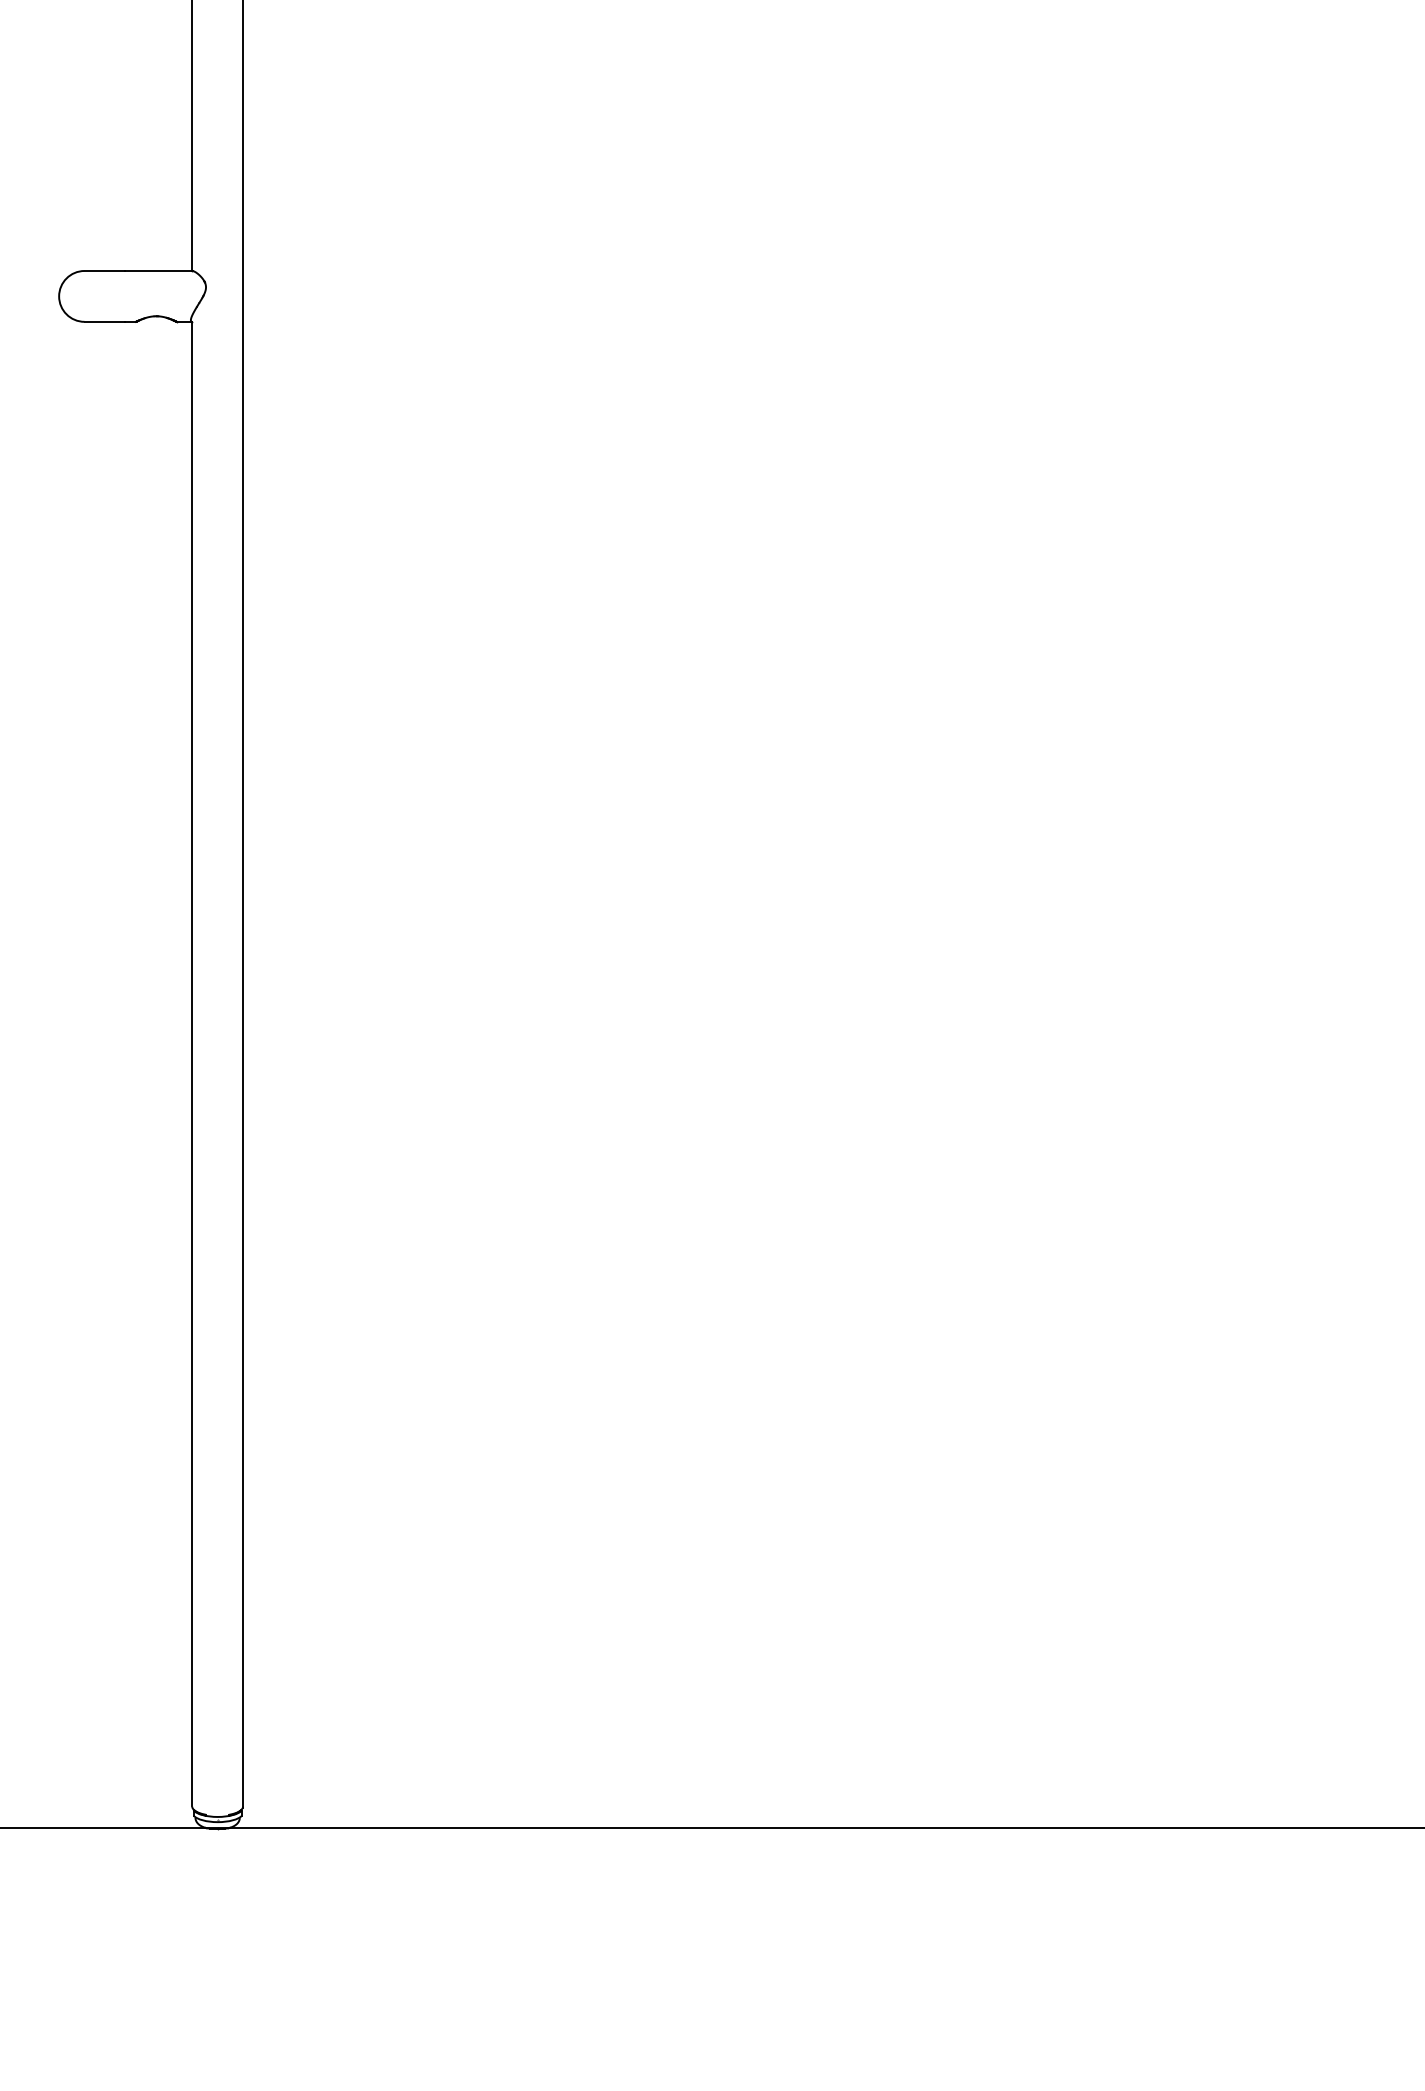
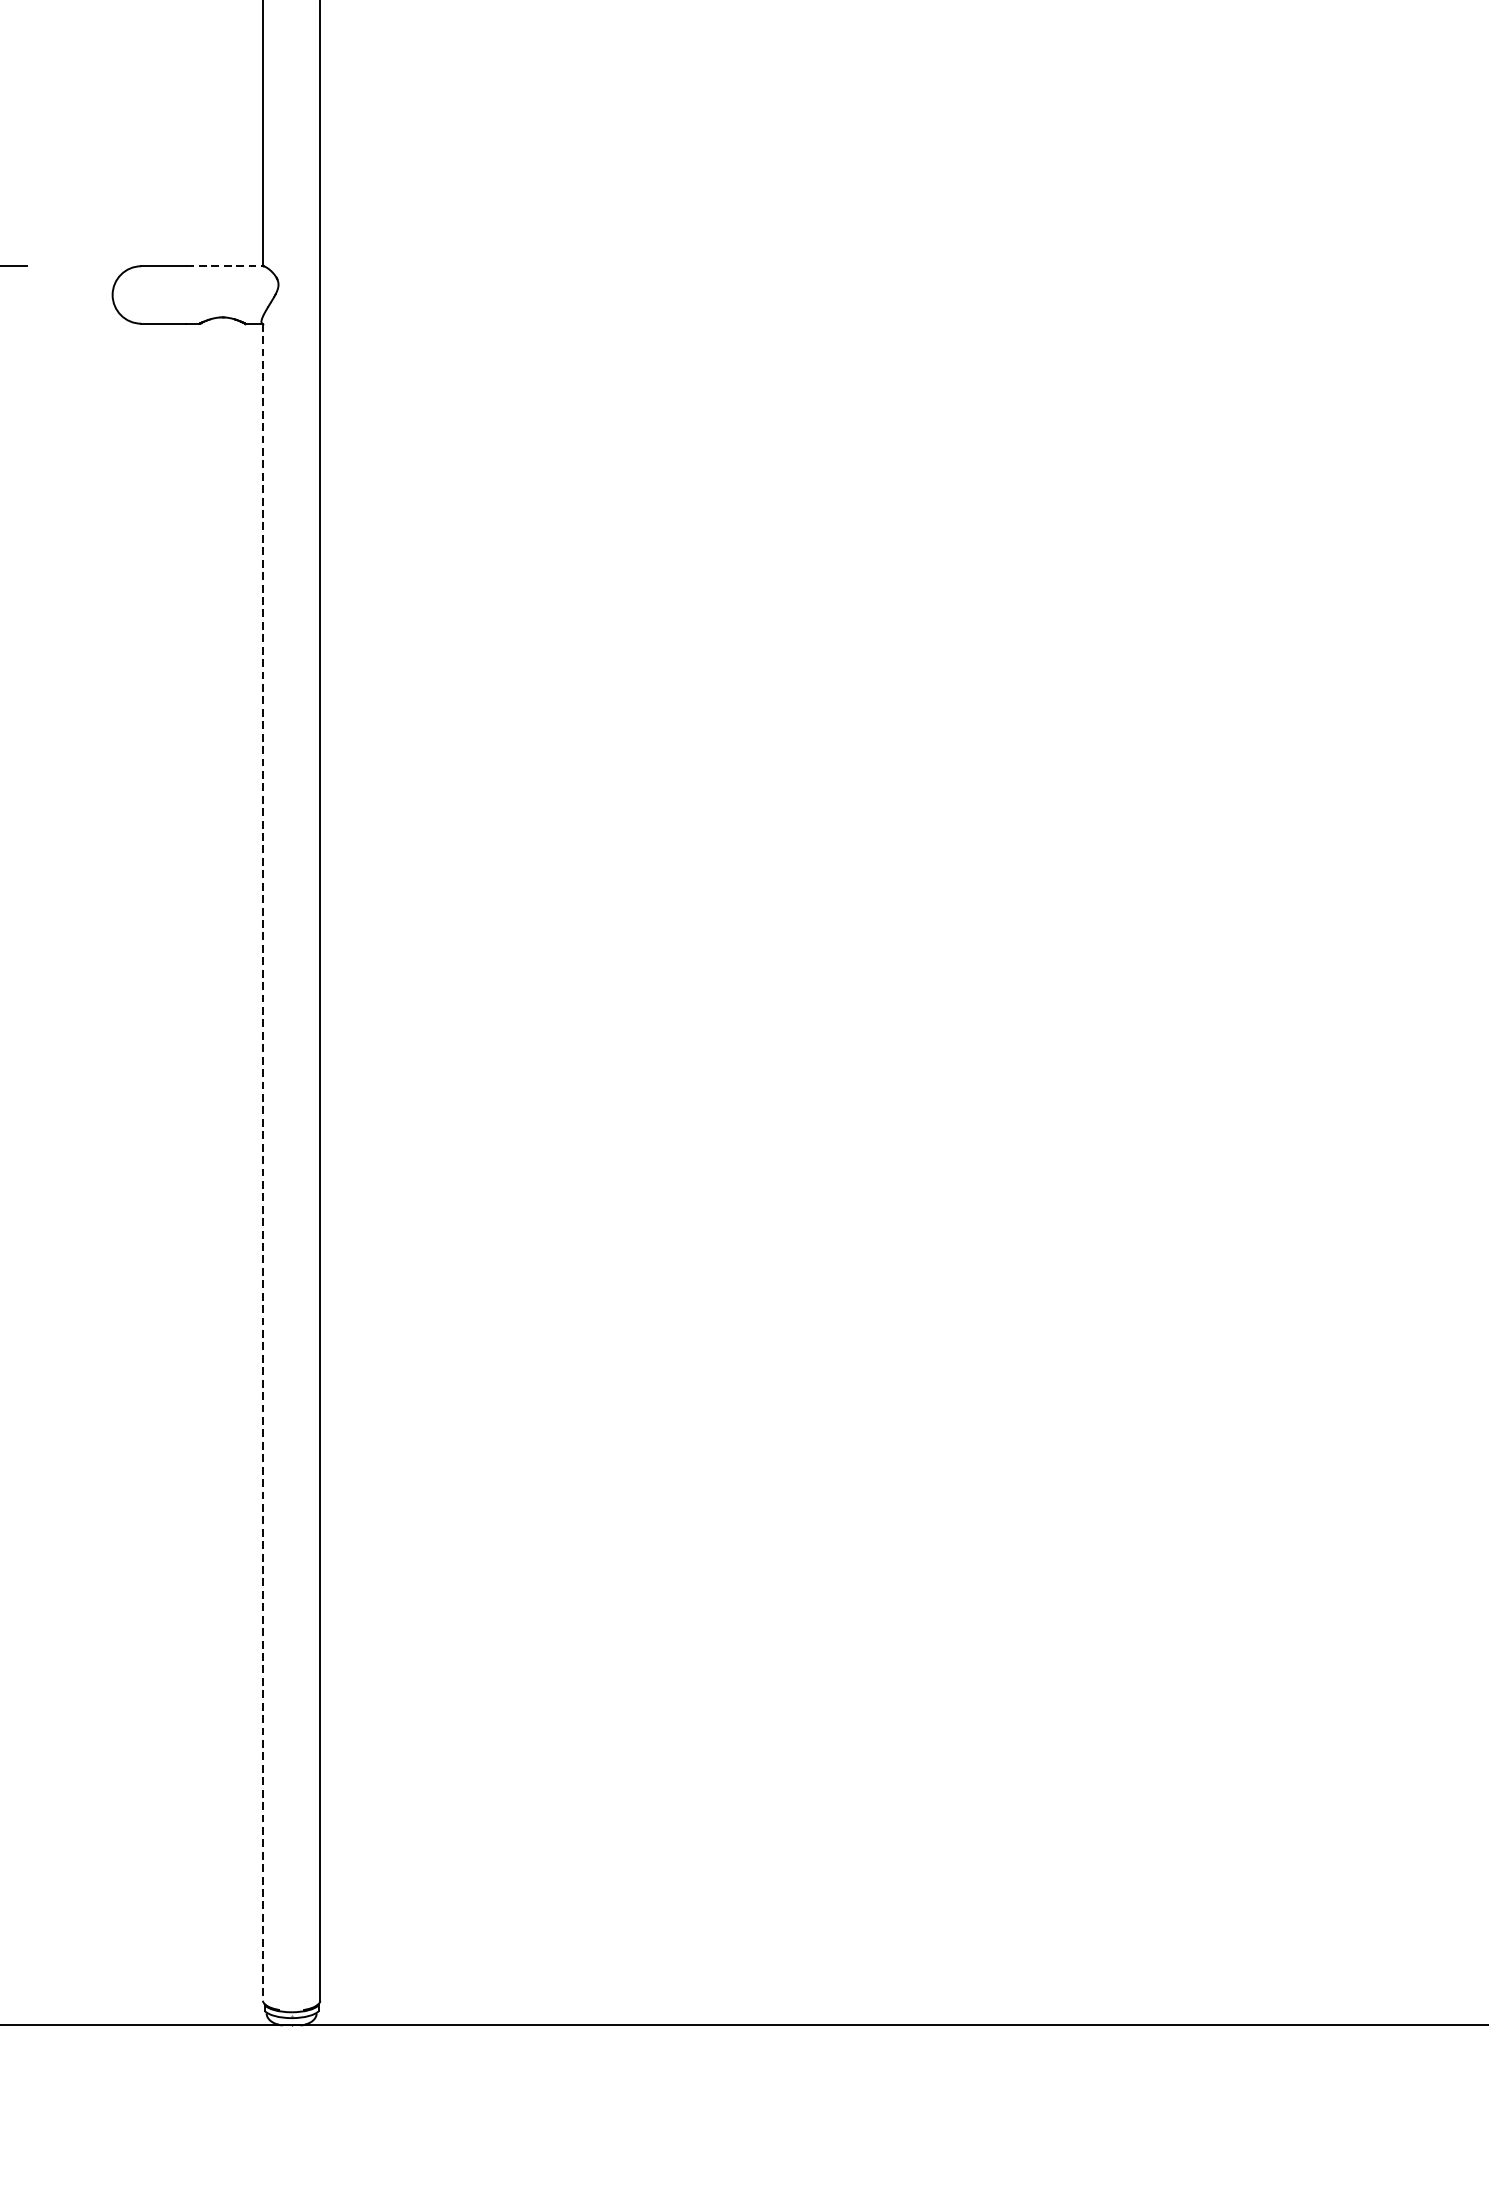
line: (158, 270) -> (224, 265), solid -> dashed
line: (192, 1064) -> (263, 1162), solid -> dashed

